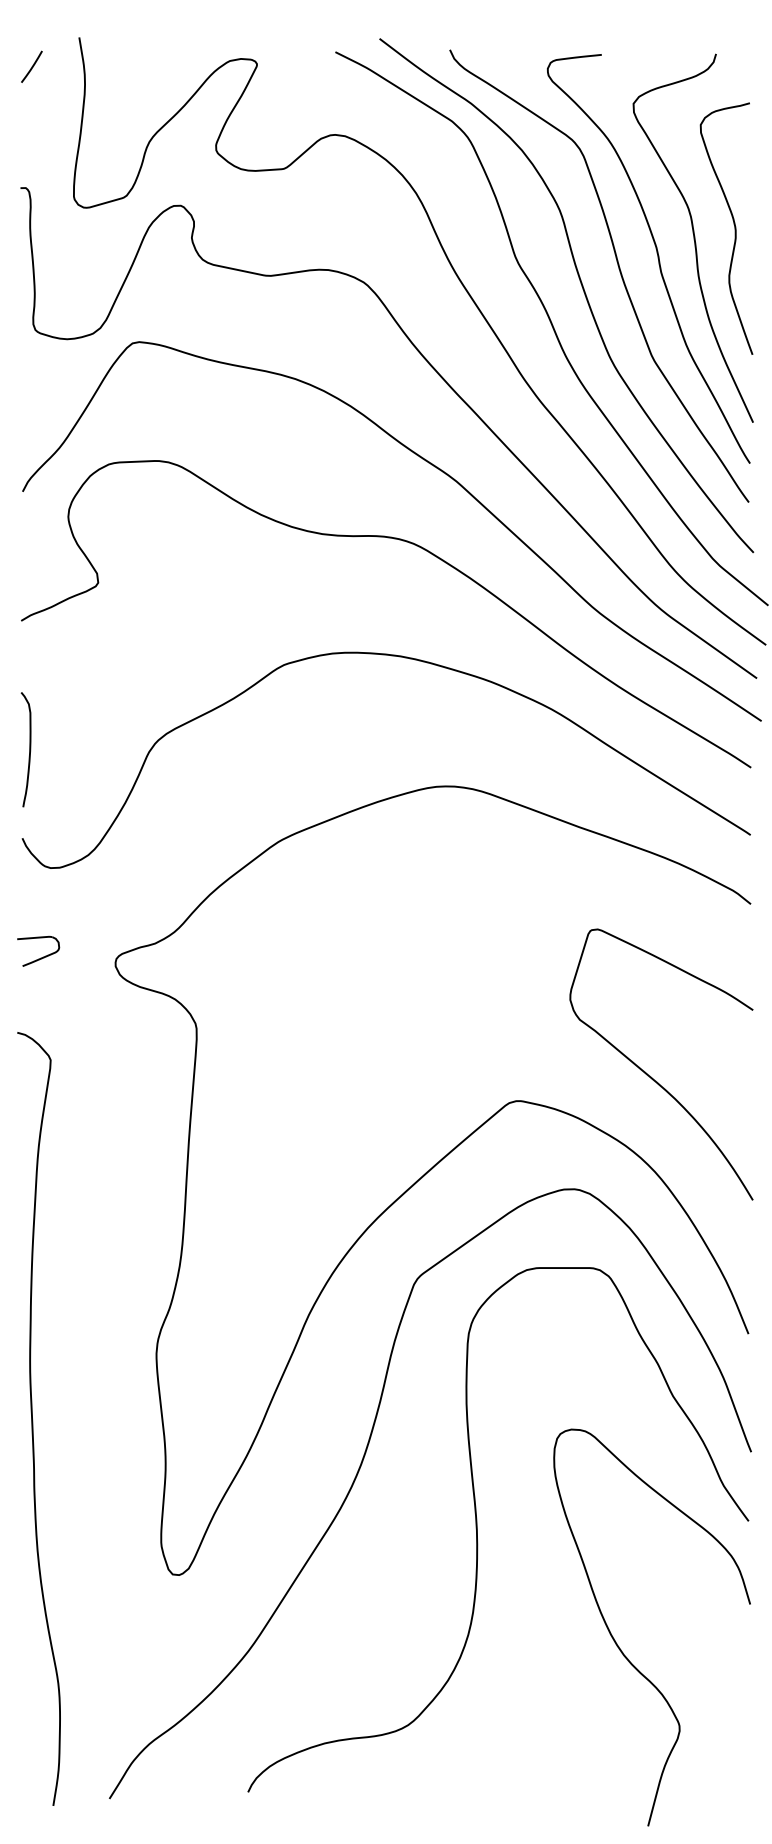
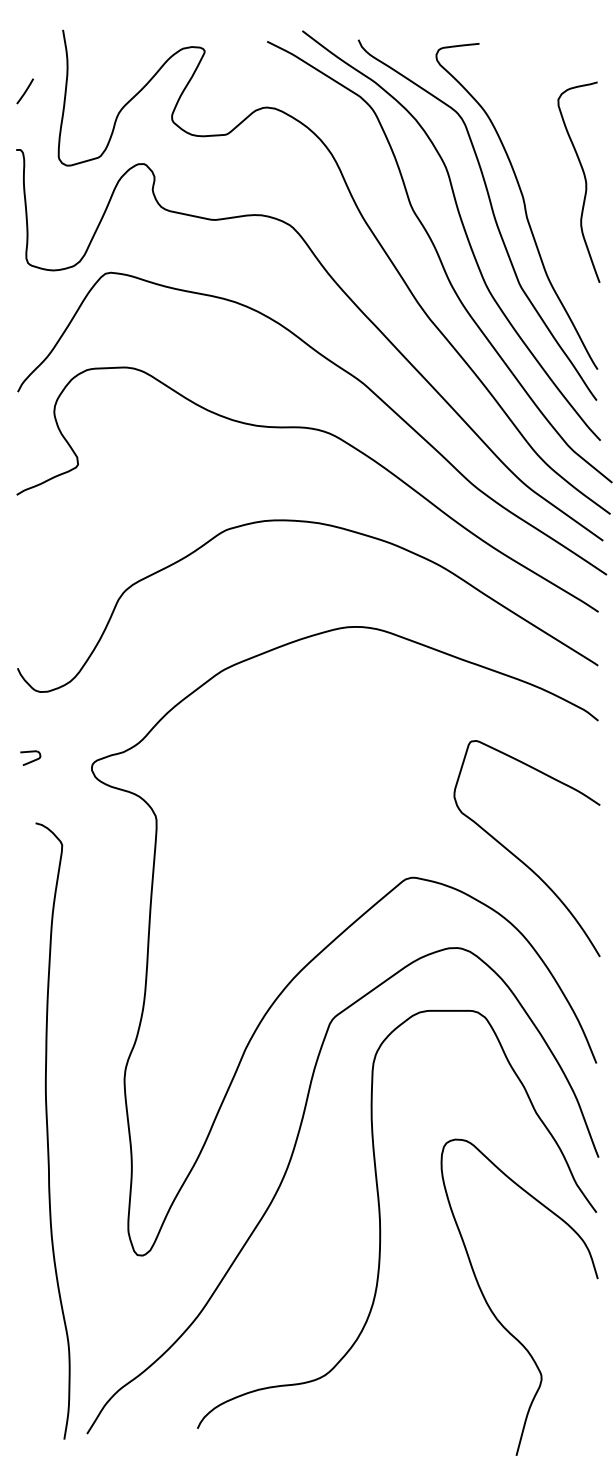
line: (30, 67) -> (24, 91), moved
curve: (693, 238) -> (552, 190), removed
curve: (28, 752) -> (22, 599), removed
part: (38, 950) -> (30, 757), size x0.6
curve: (33, 1418) -> (48, 1130), moved

